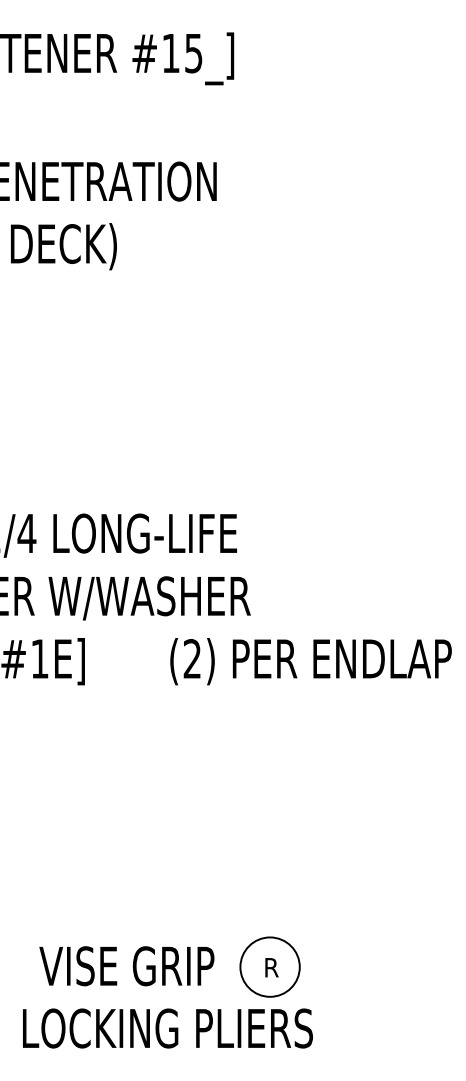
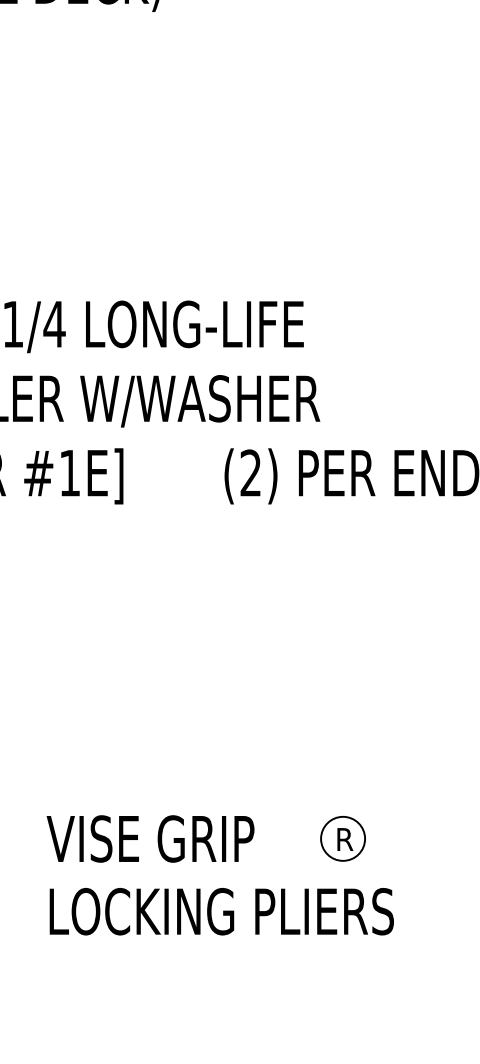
text: (126, 966) -> (150, 839), moved
circle: (269, 966) -> (342, 838), size x0.62

